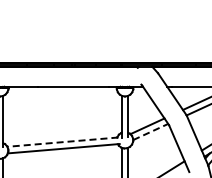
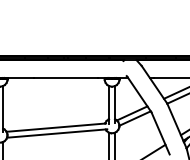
line: (151, 131) -> (135, 118), dashed -> solid
line: (62, 142) -> (56, 127), dashed -> solid

